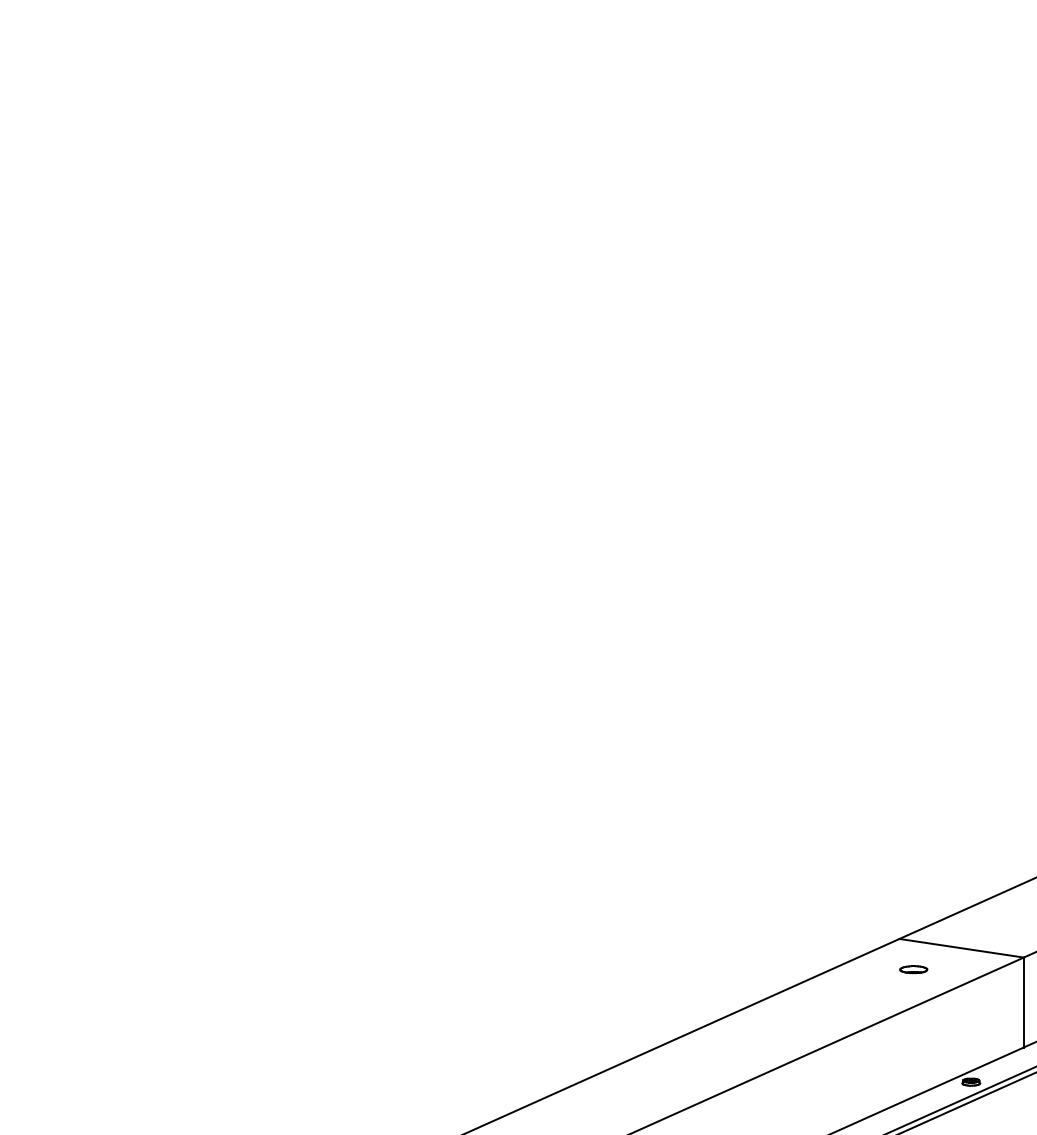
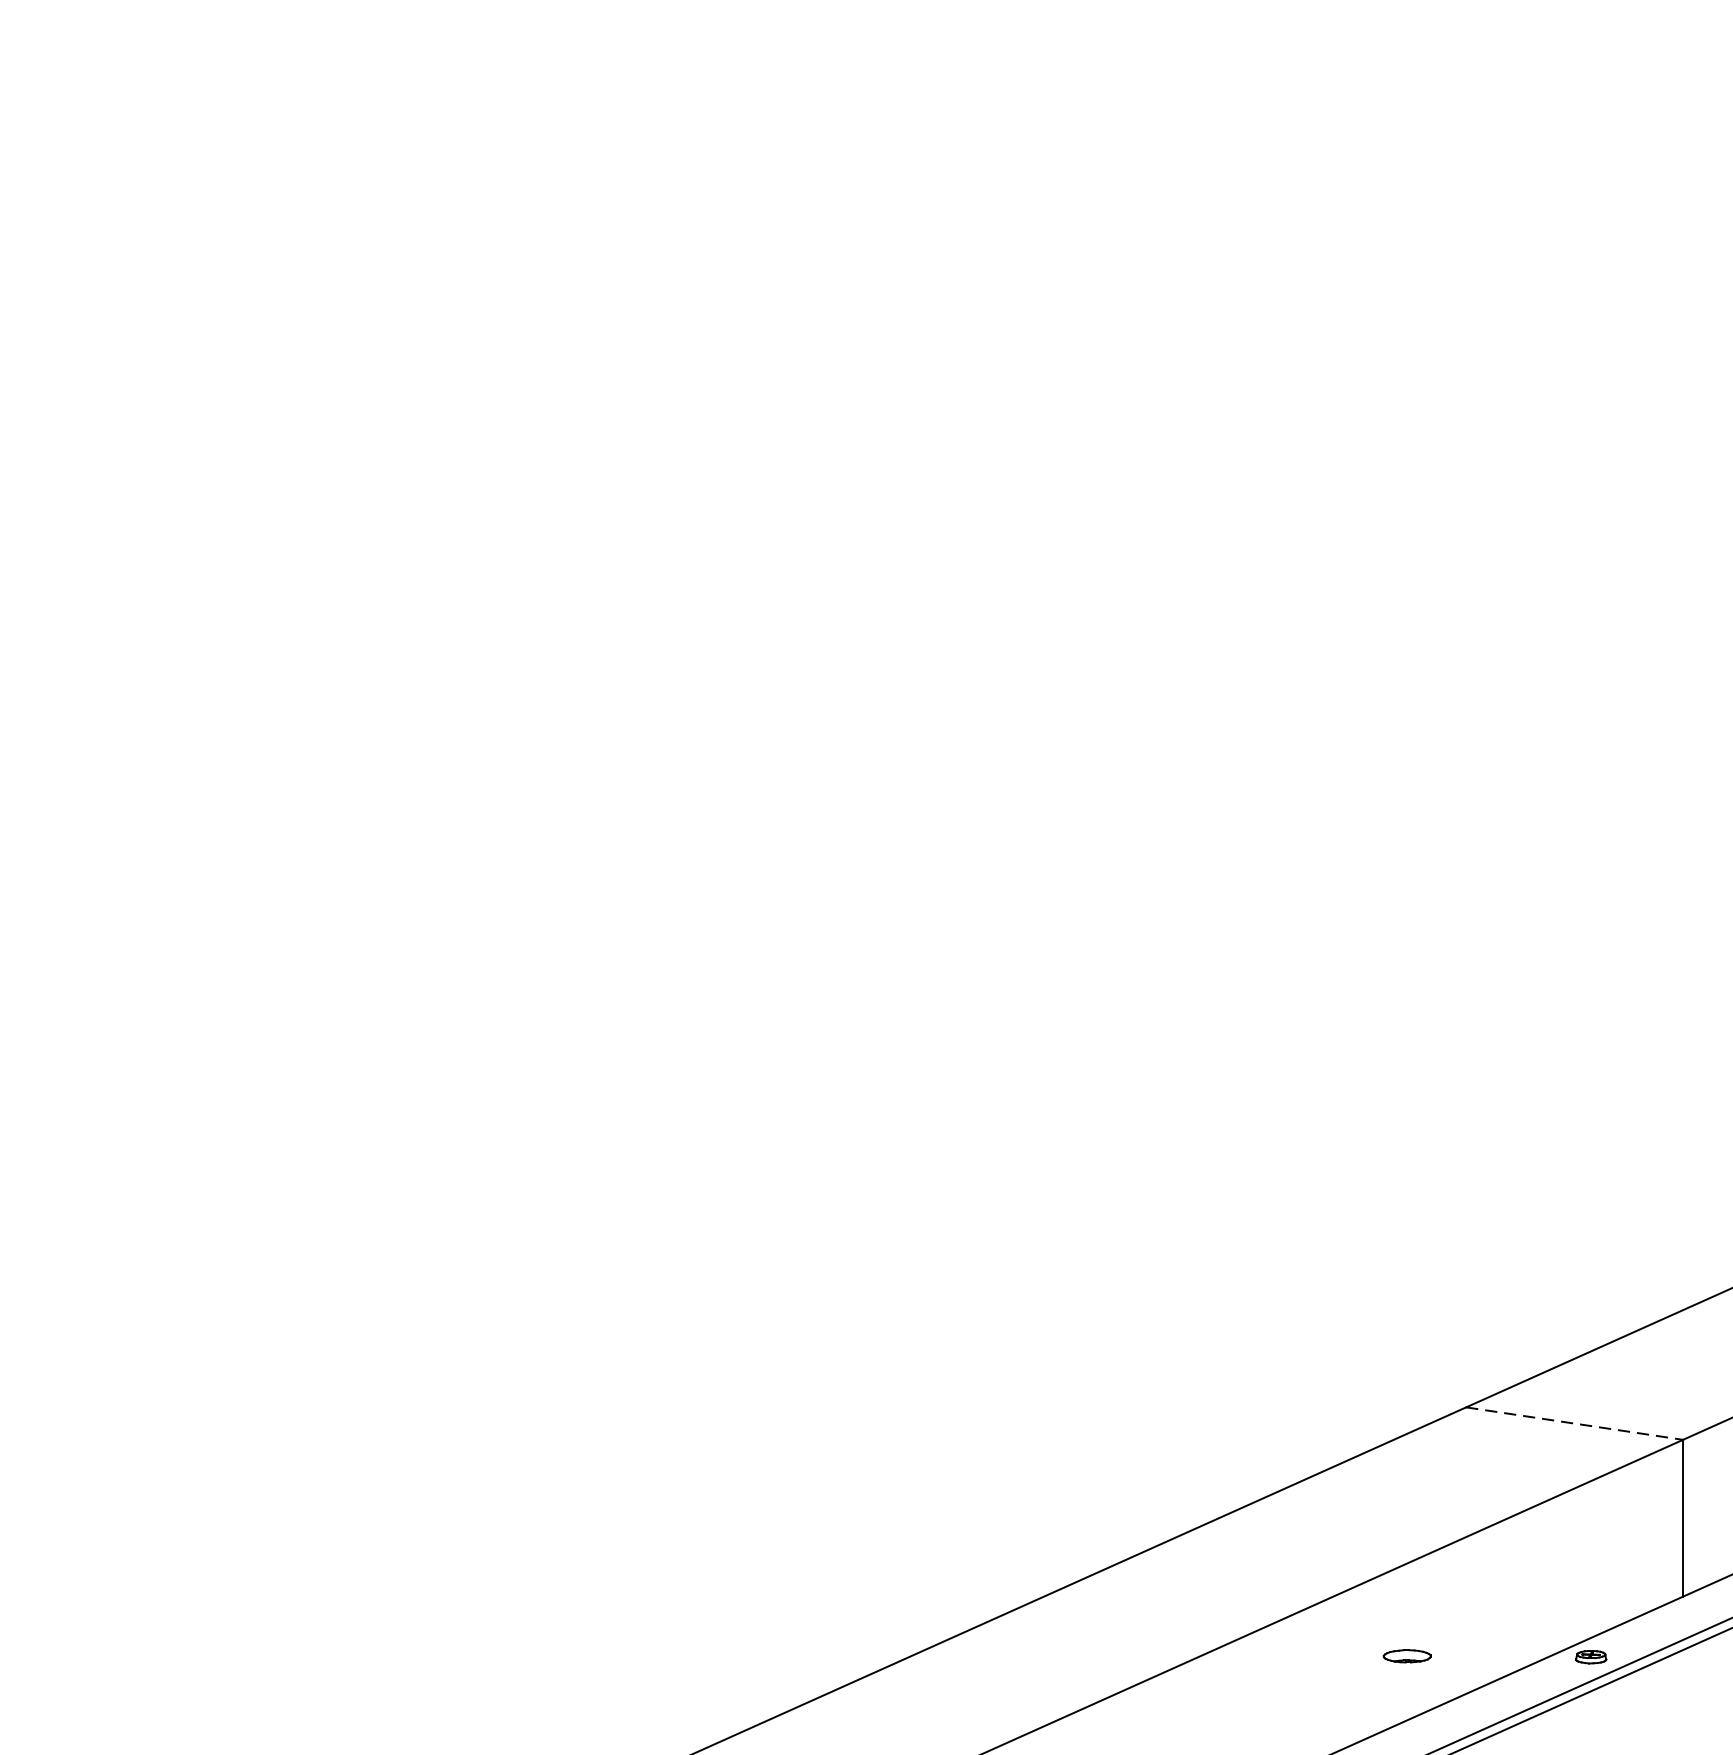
line: (961, 948) -> (1574, 1424), solid -> dashed
part: (913, 969) -> (1406, 1656), moved

